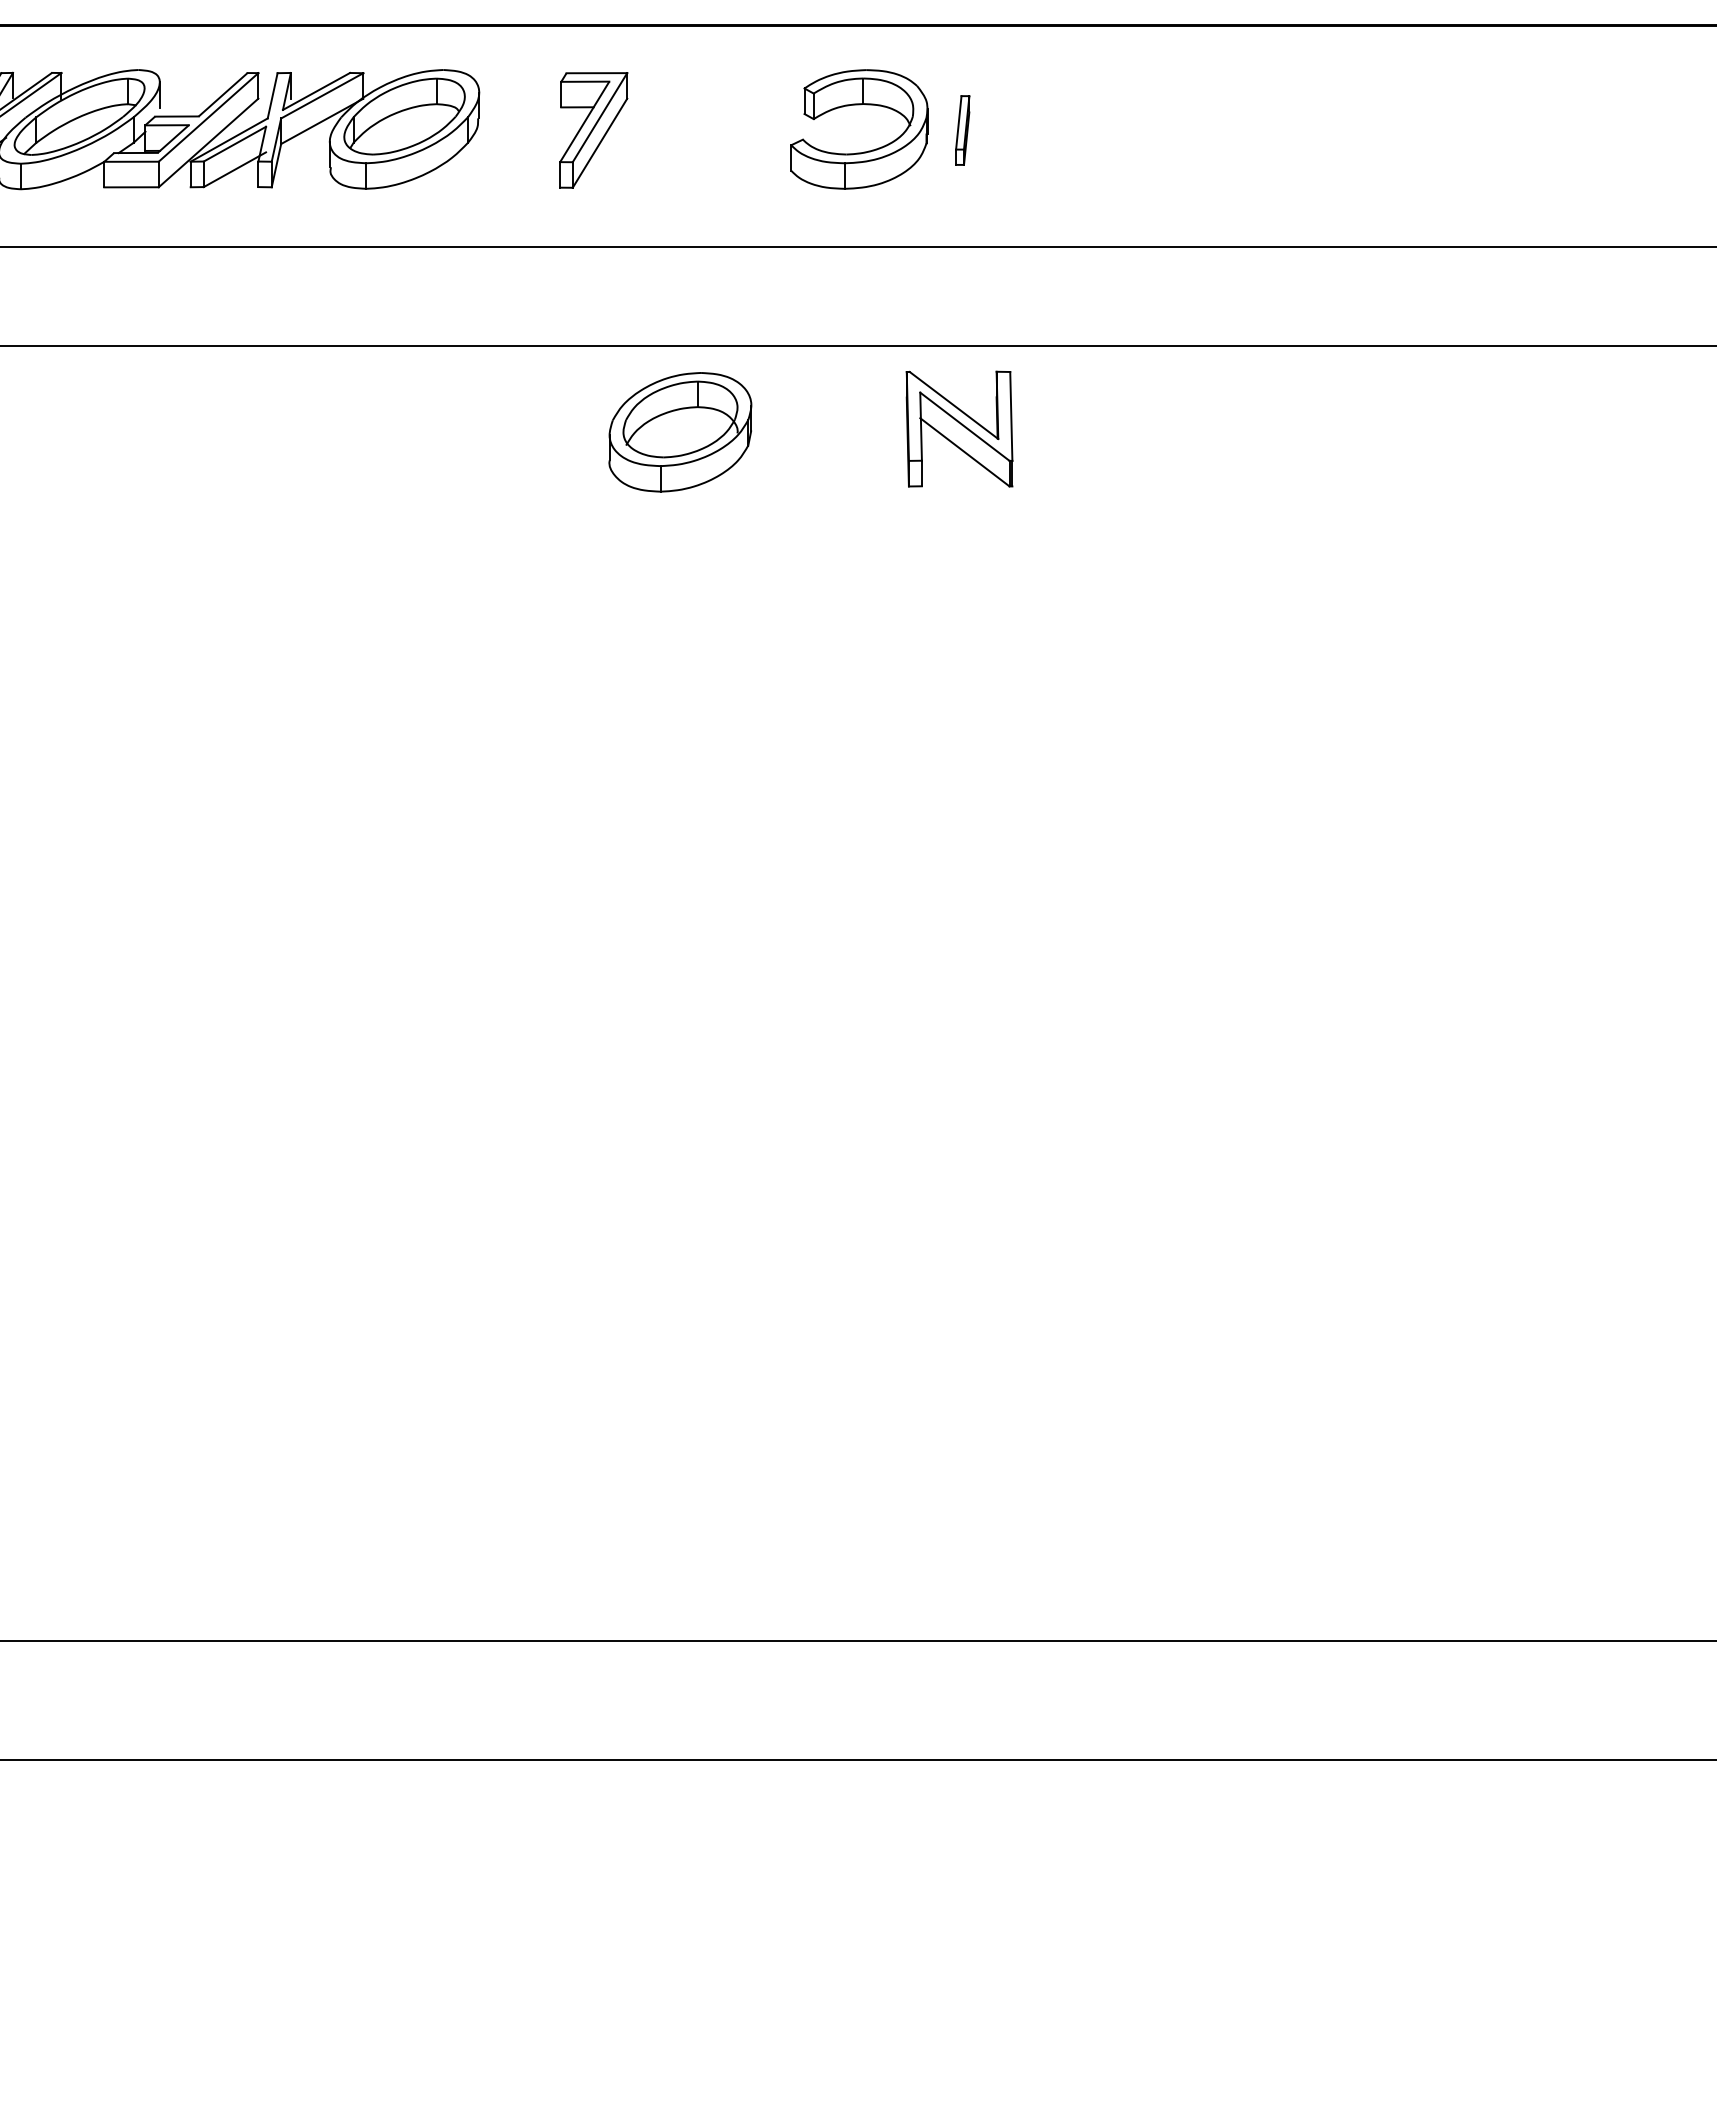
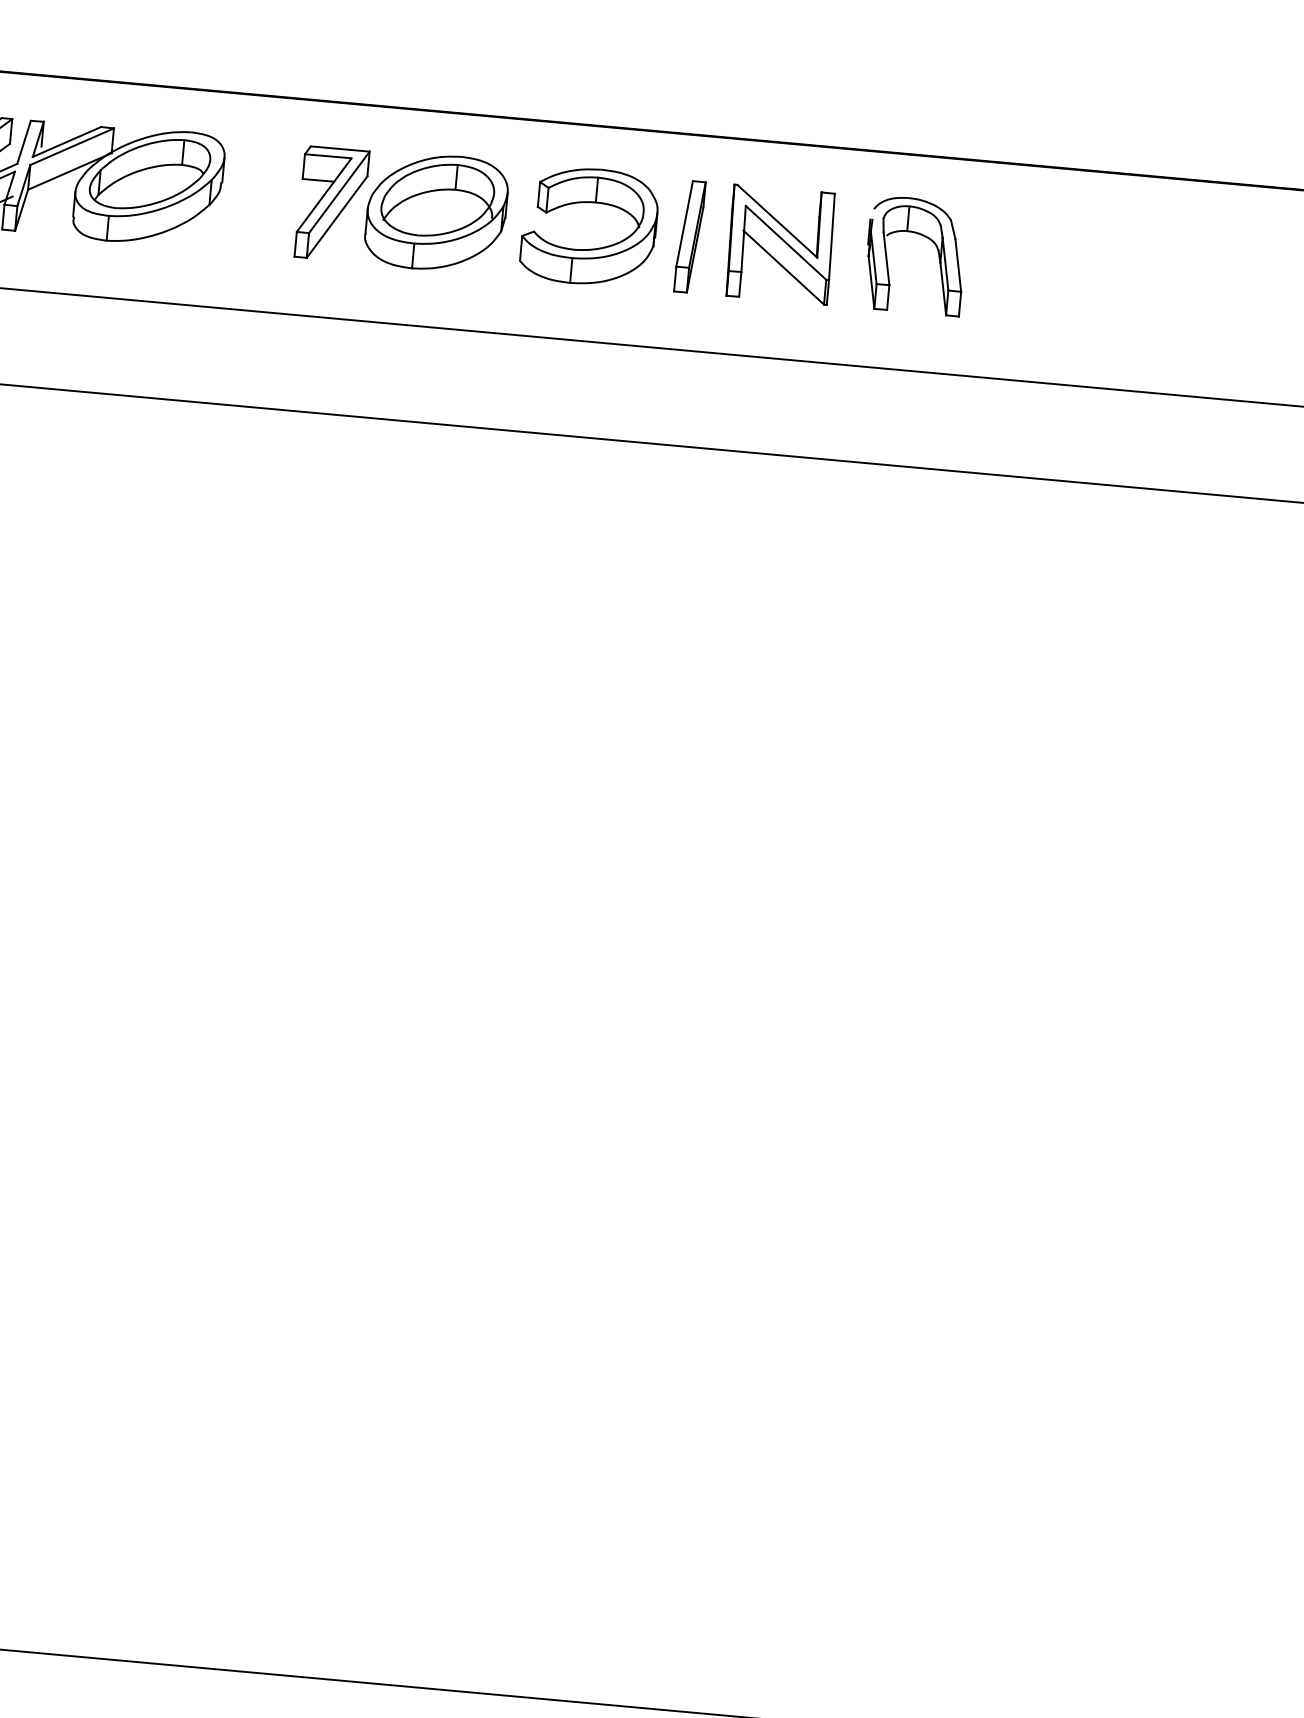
part: (1201, 108) -> (923, 236), added
part: (962, 130) -> (689, 236), size x1.67
part: (959, 428) -> (780, 244), moved
part: (680, 432) -> (436, 212), moved

